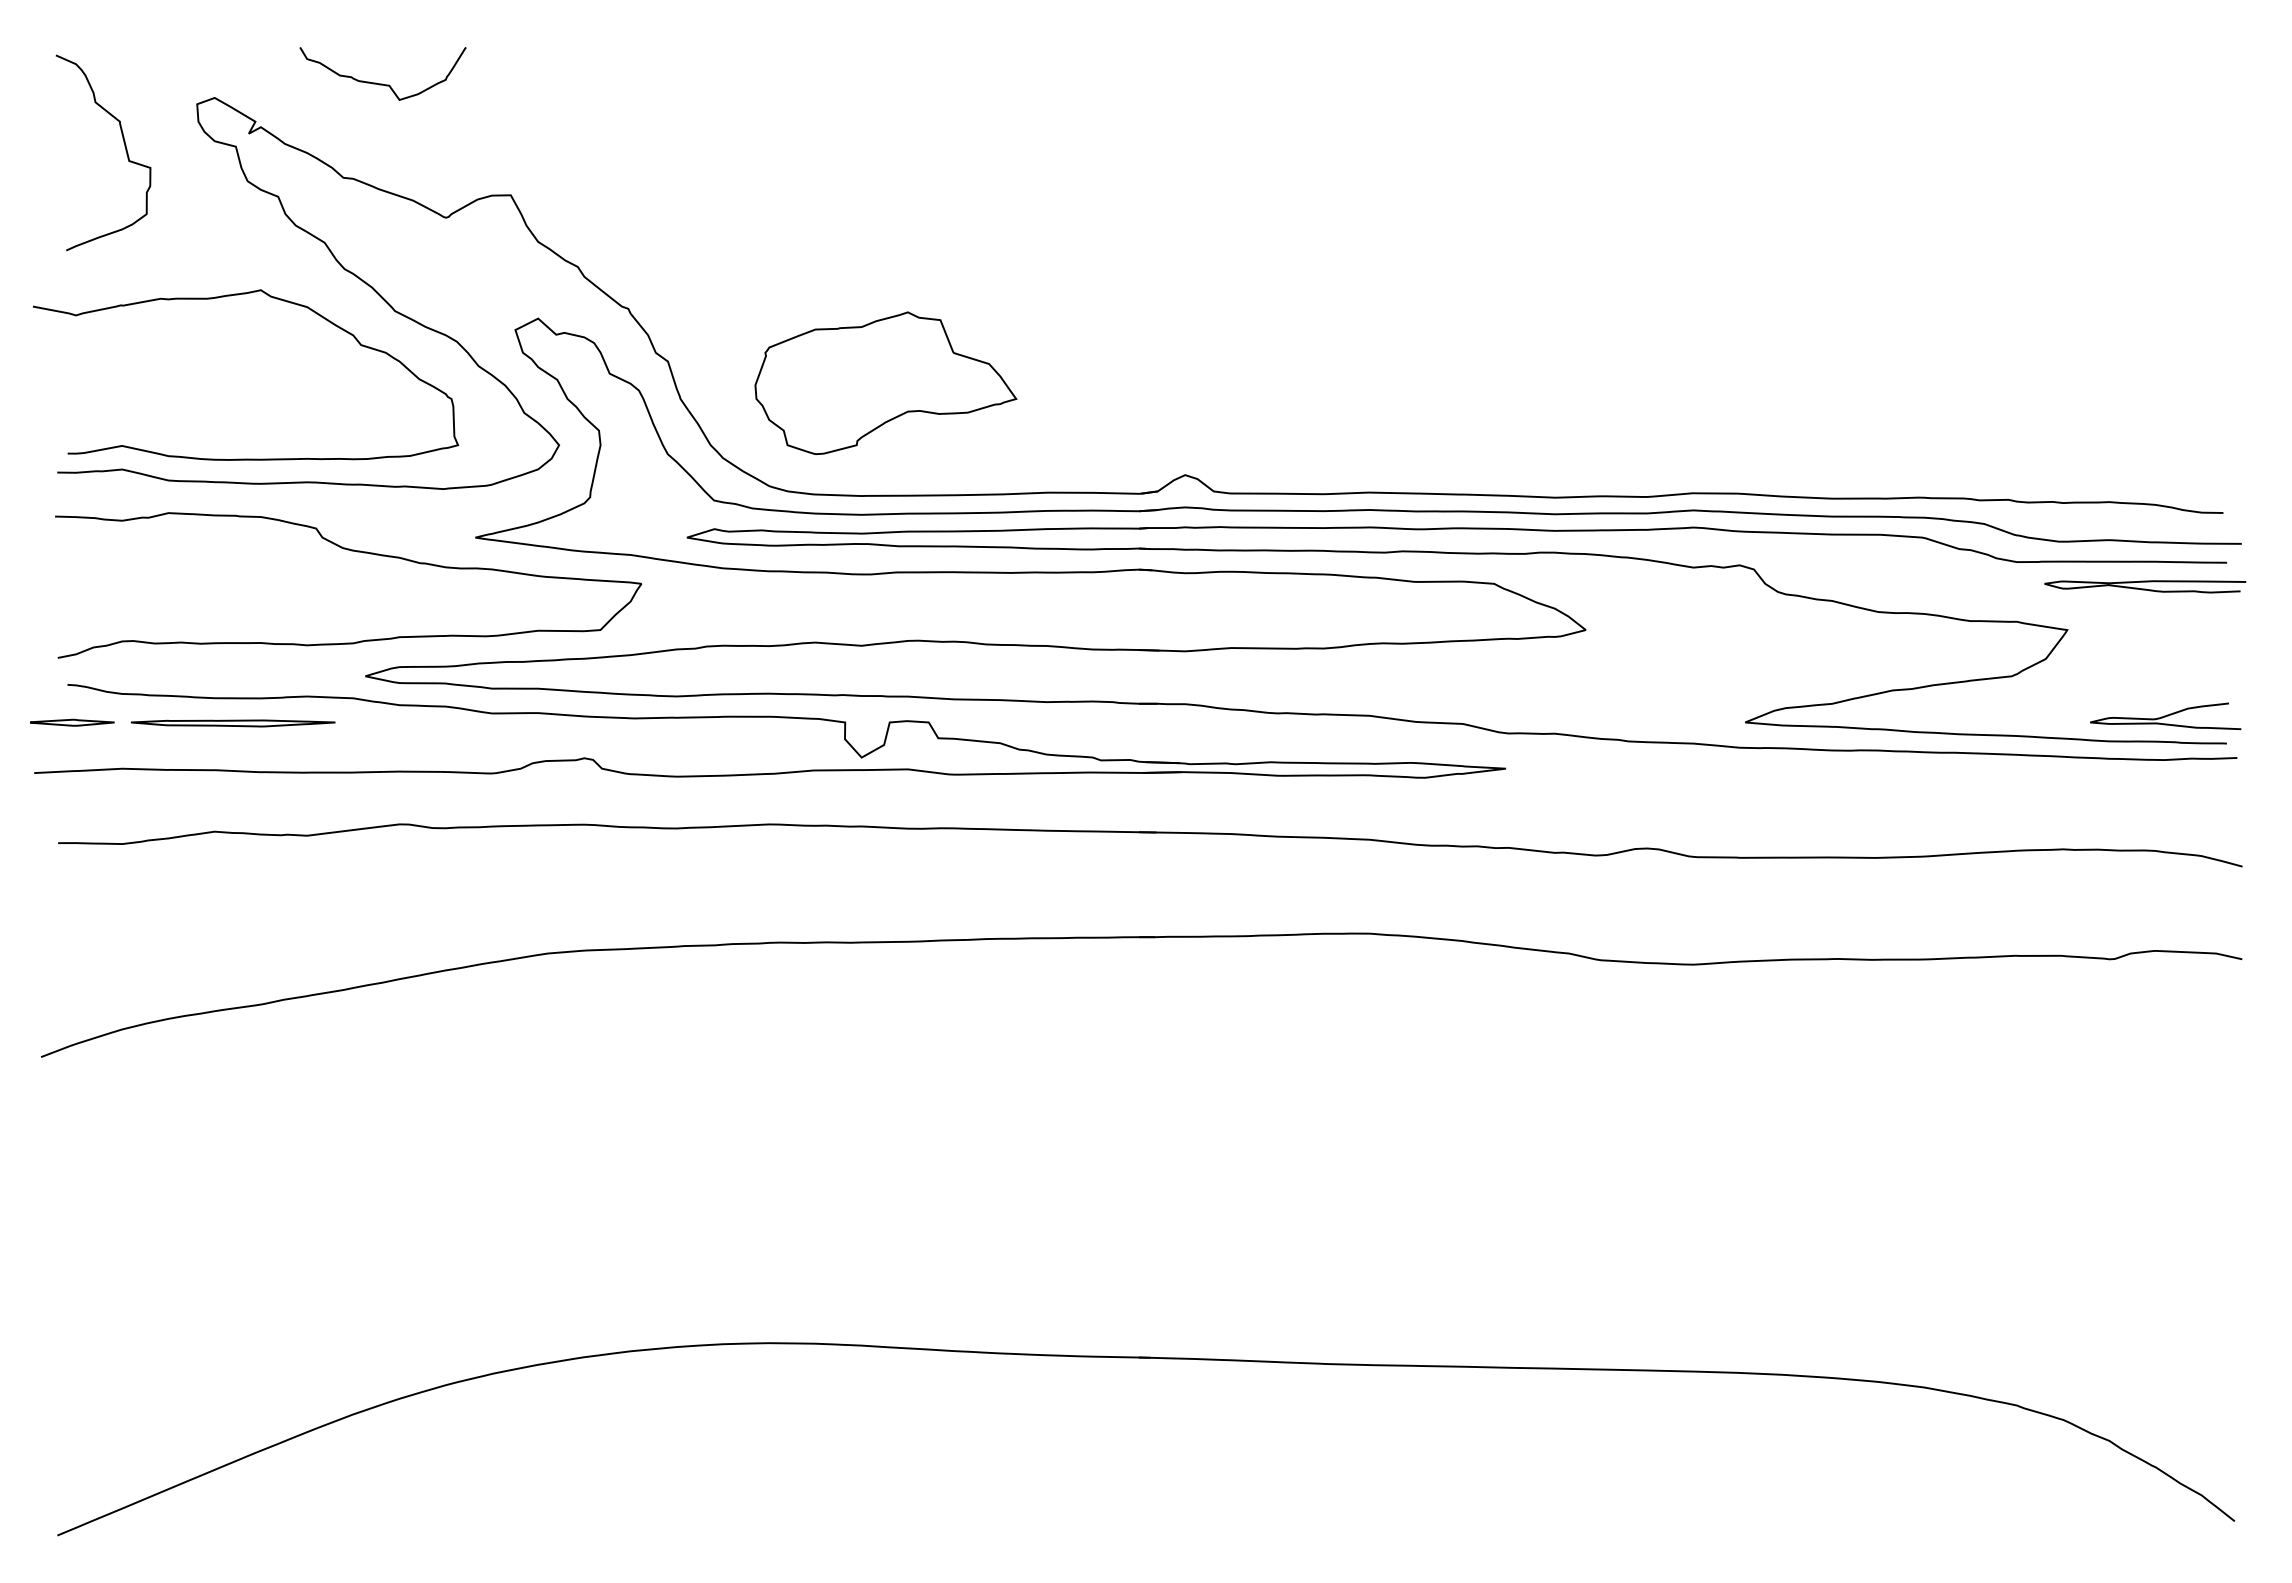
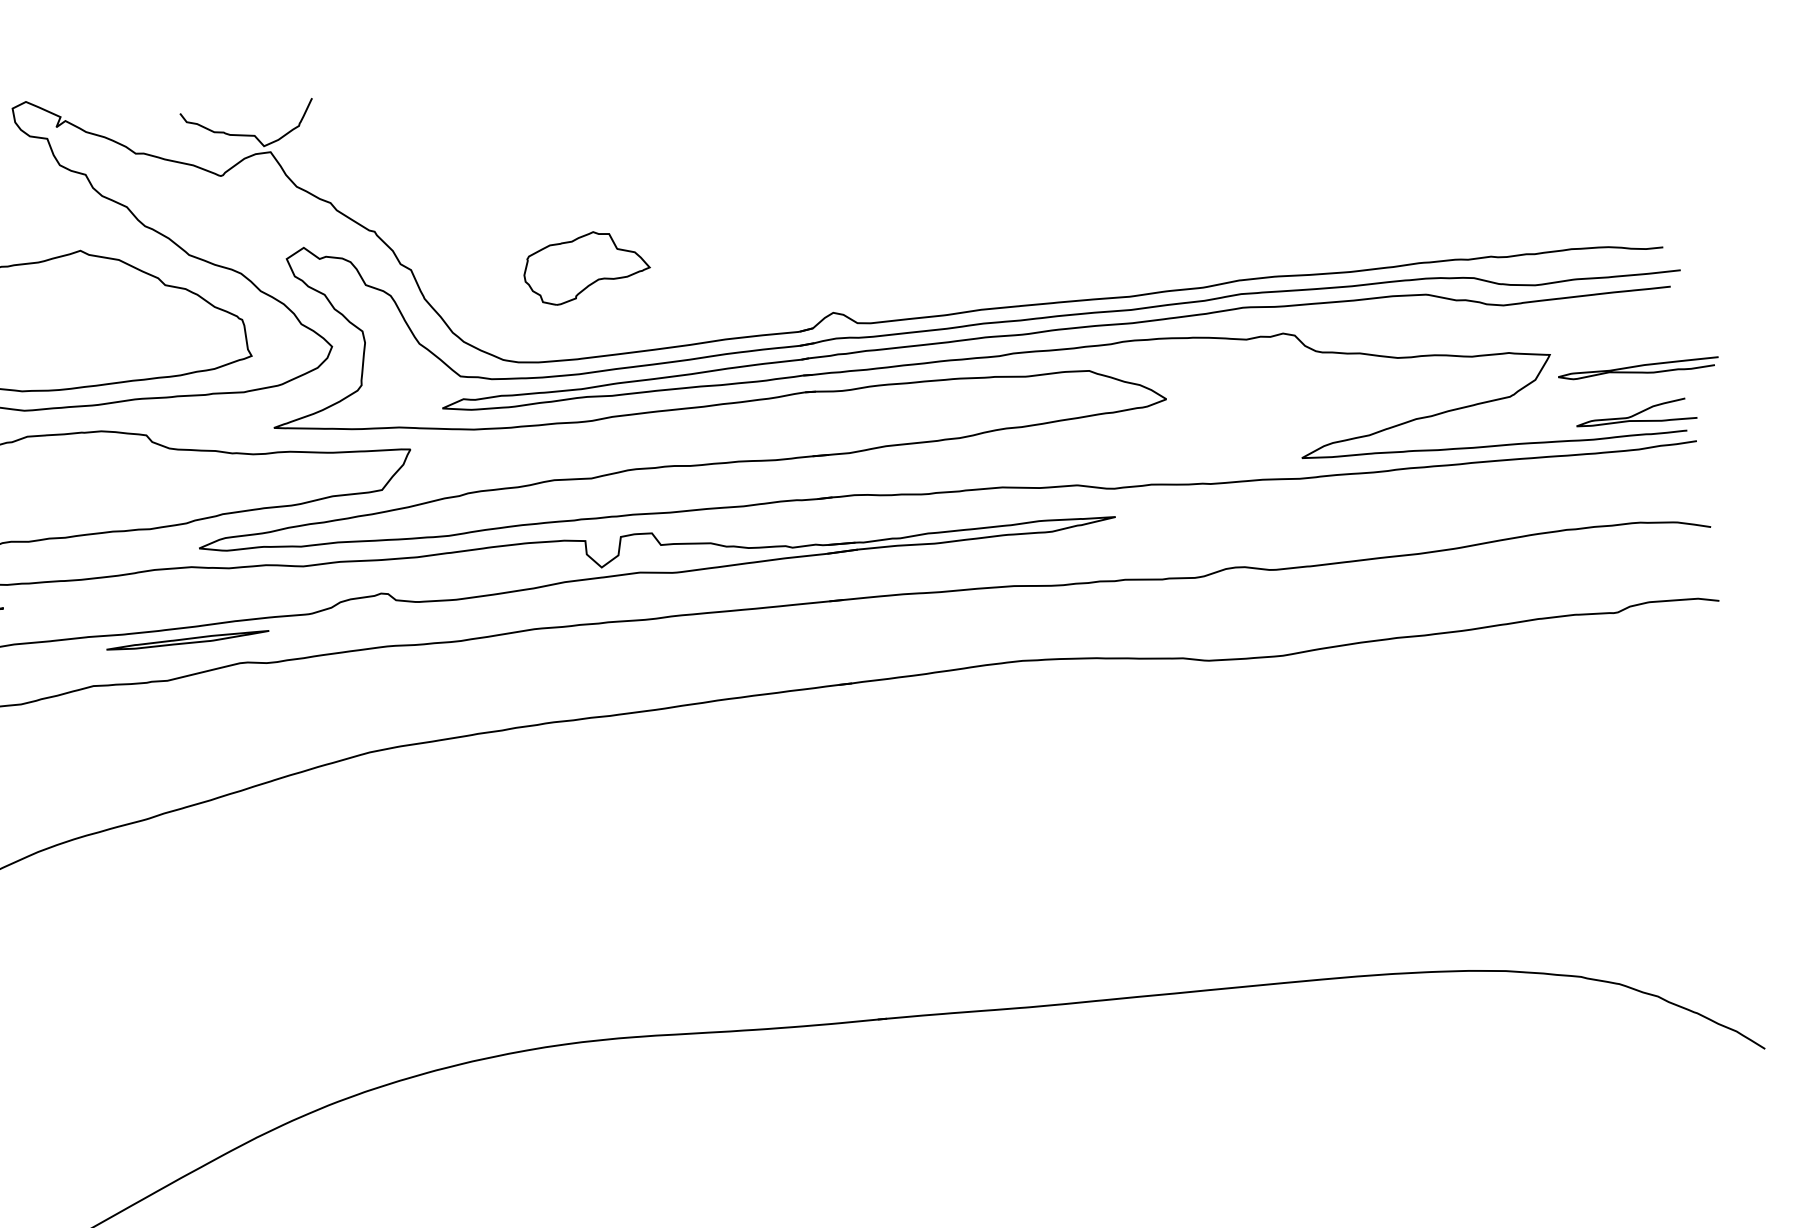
curve: (382, 83) -> (249, 134), moved
part: (885, 382) -> (586, 266), size x0.6
curve: (2145, 588) -> (1639, 371), moved
part: (233, 723) -> (188, 641), moved

